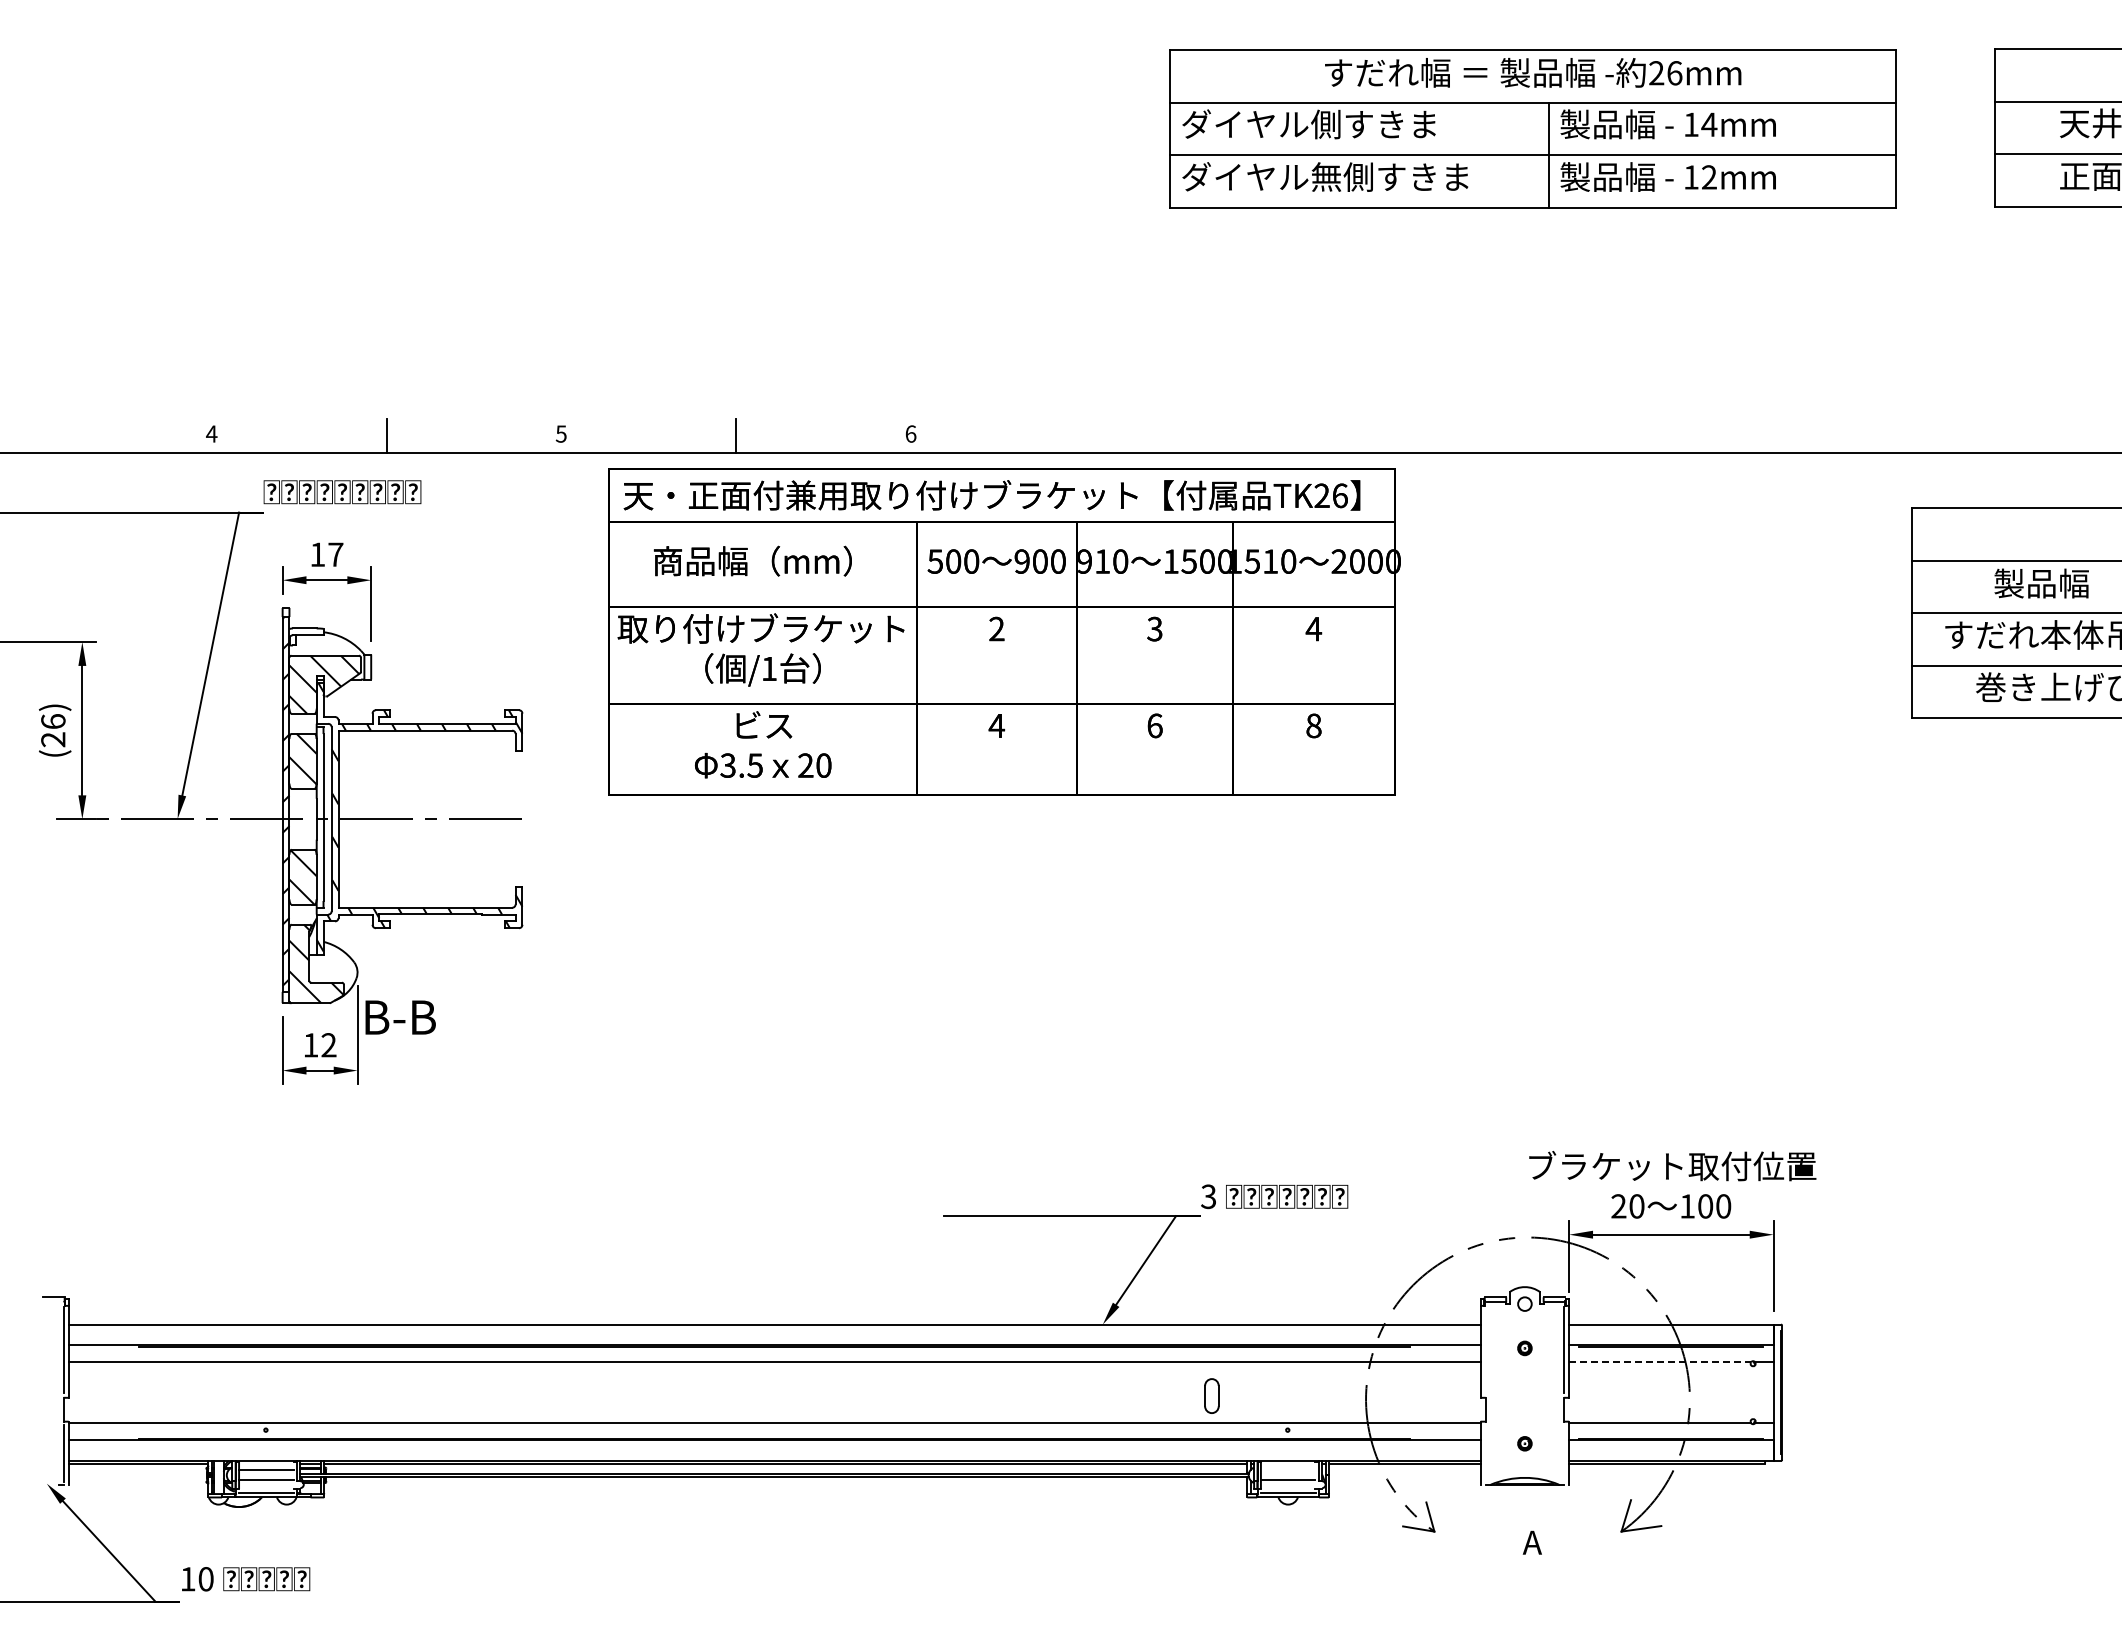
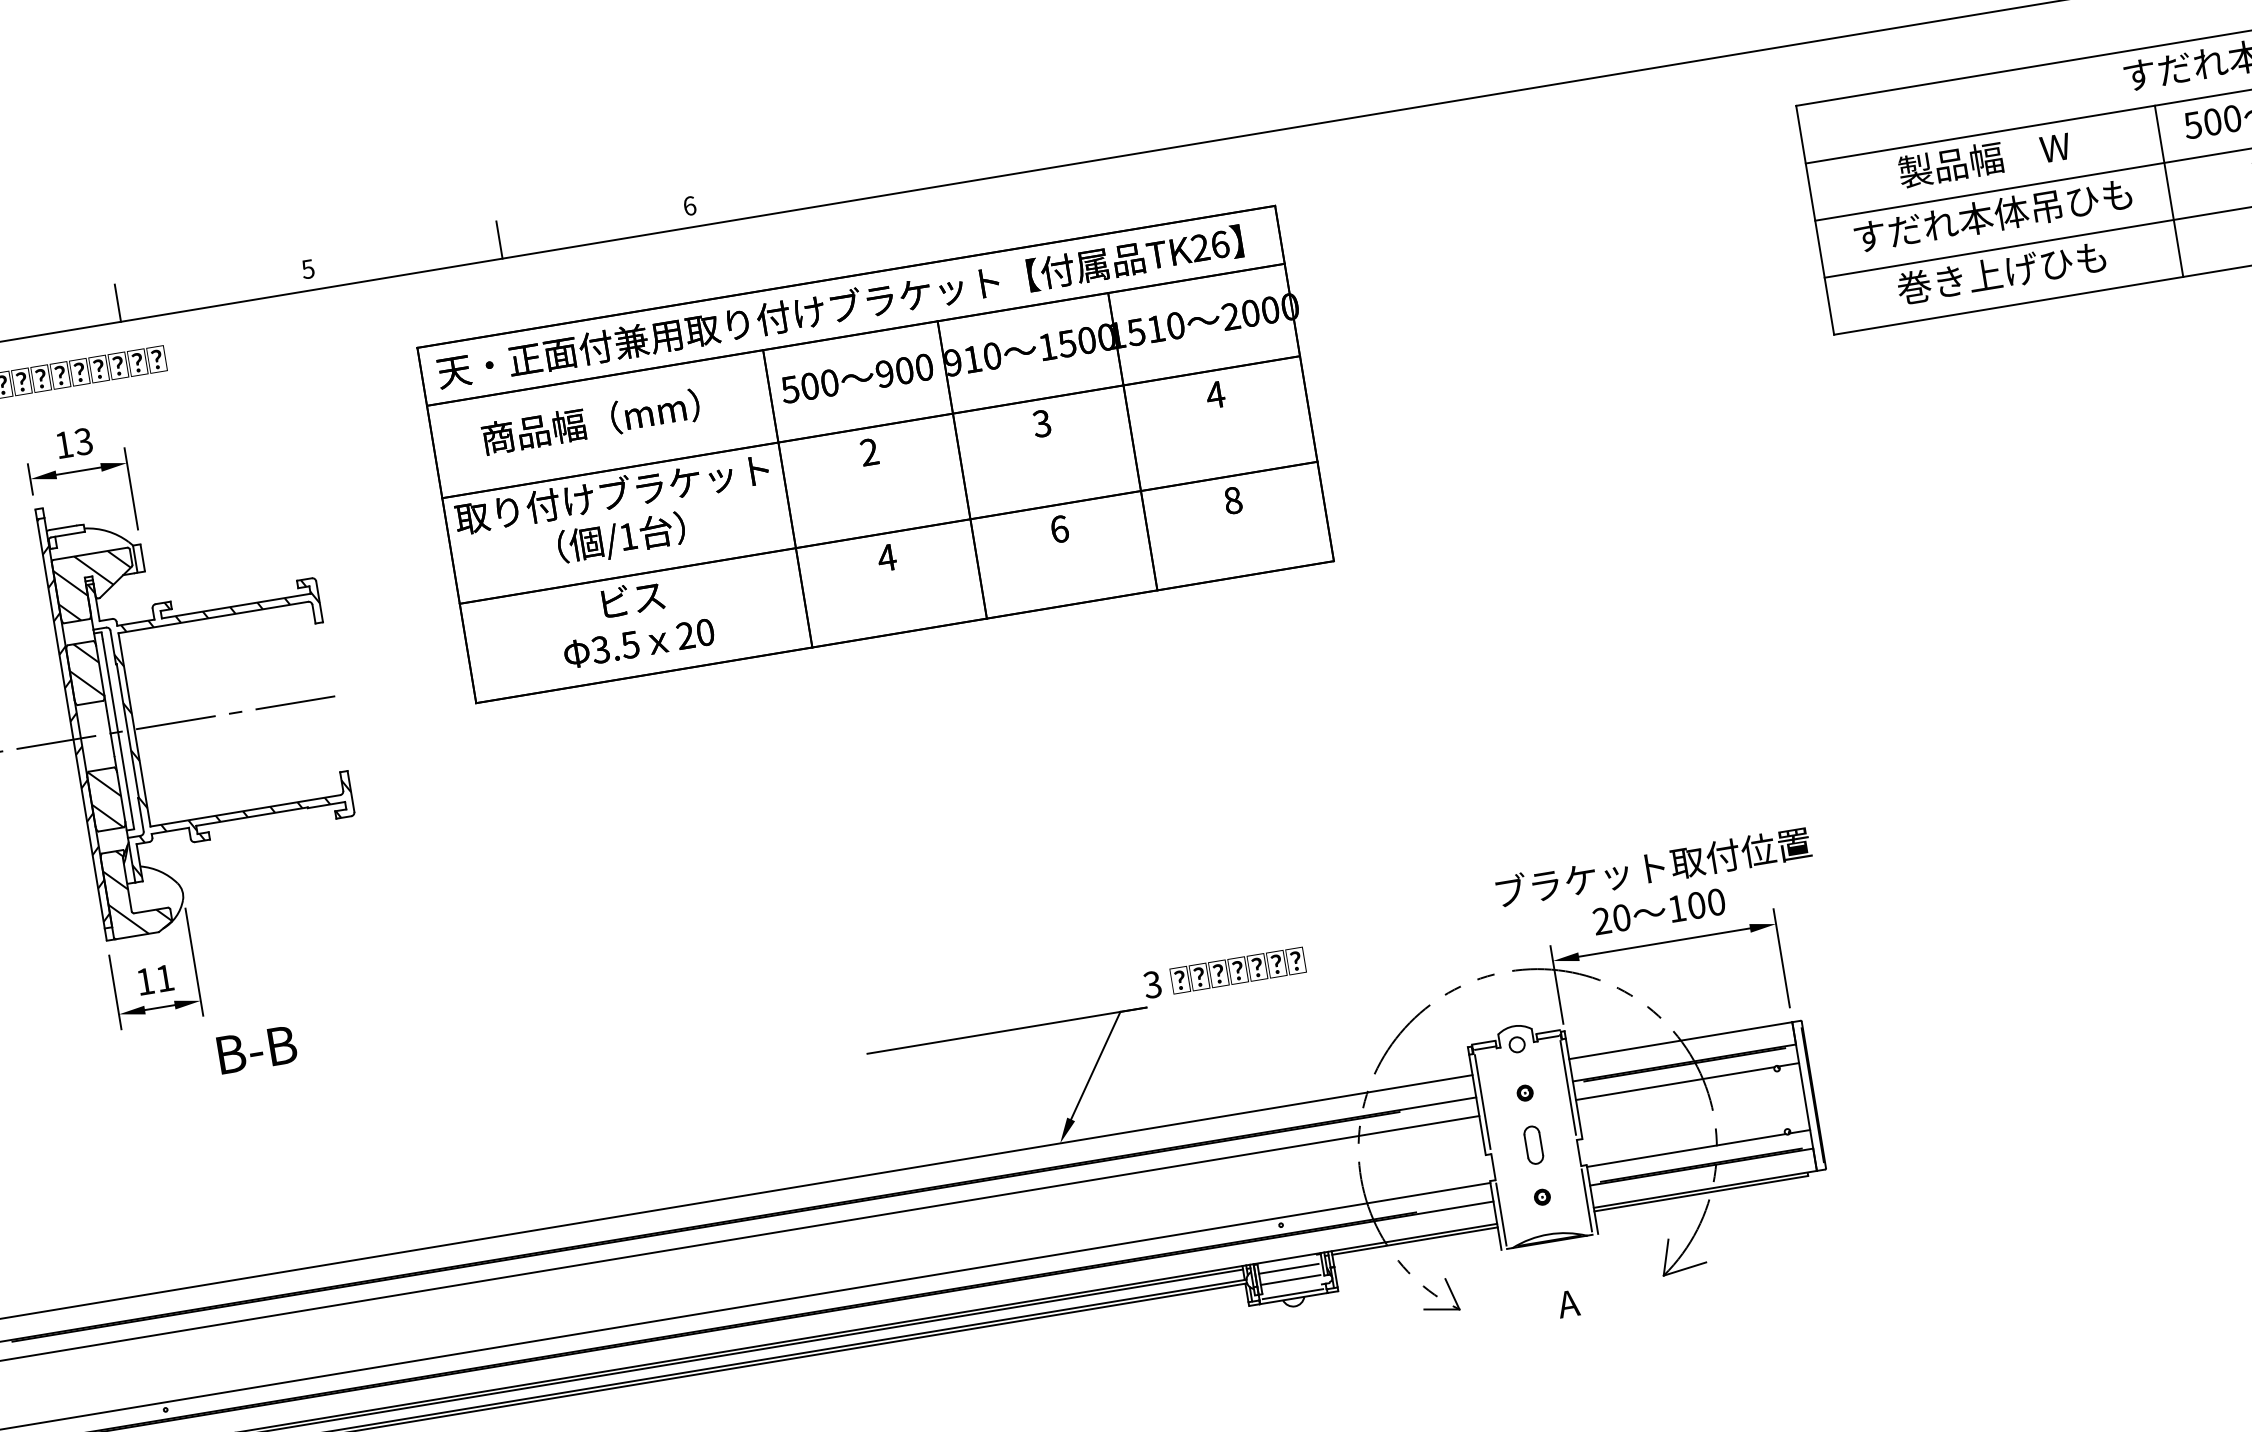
text: (335, 554) -> (83, 441), 17 -> 13
part: (1004, 631) -> (878, 453), moved
text: (400, 1017) -> (257, 1049), moved
text: (328, 1045) -> (164, 978), 12 -> 11
line: (1485, 1350) -> (1482, 1102), added
line: (1660, 1362) -> (1675, 1084), dashed -> solid
part: (1211, 1395) -> (1533, 1144), moved
line: (1485, 1452) -> (1500, 1213), added
line: (1564, 1452) -> (1587, 1199), added
line: (1287, 1470) -> (1288, 1269), added

